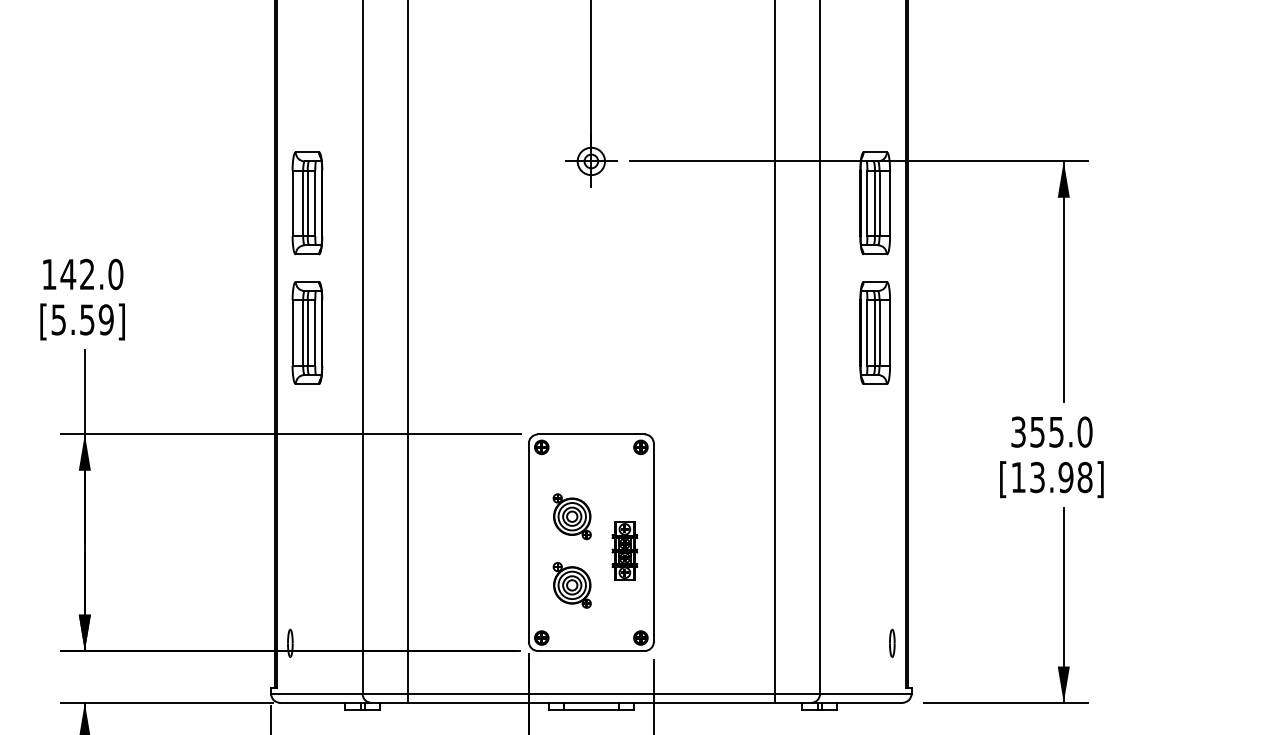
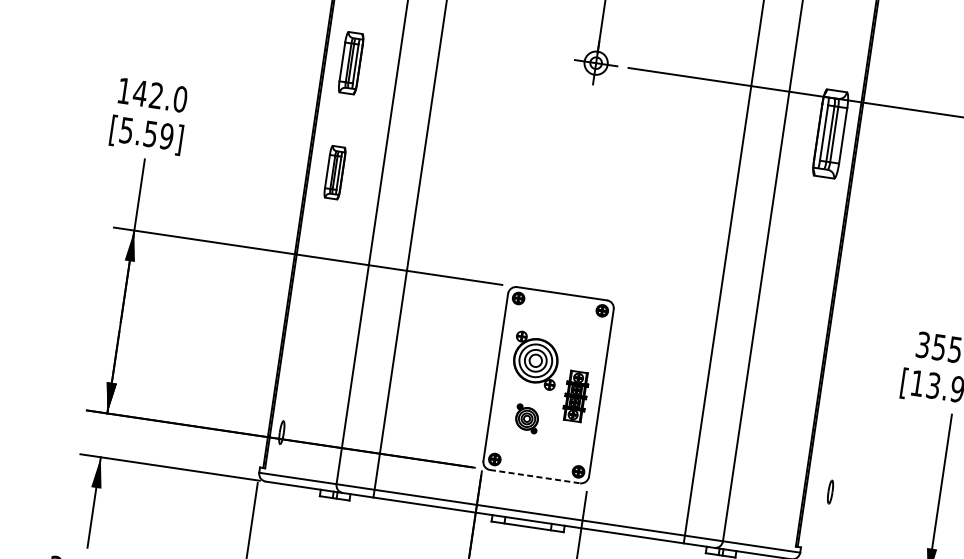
part: (307, 203) -> (351, 63), size x0.7
part: (307, 332) -> (335, 172), size x0.6
part: (874, 332) -> (813, 242), removed
part: (571, 516) -> (535, 360), size x1.4
part: (571, 585) -> (526, 418), size x0.7
part: (892, 642) -> (830, 491), moved
line: (591, 650) -> (535, 476), solid -> dashed

